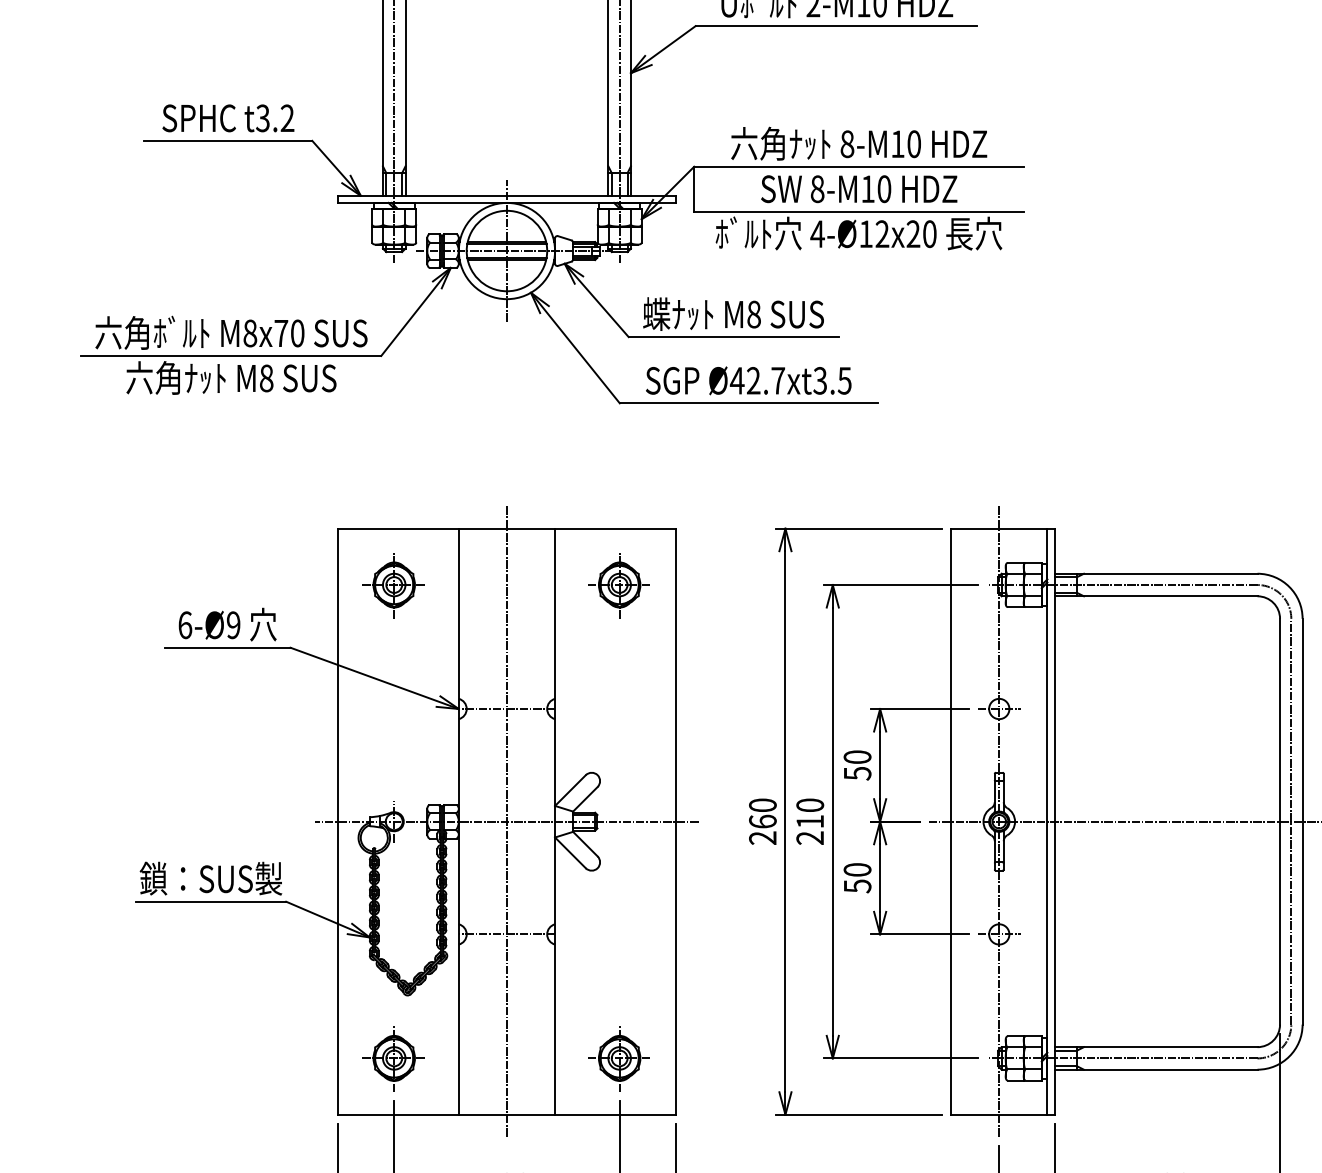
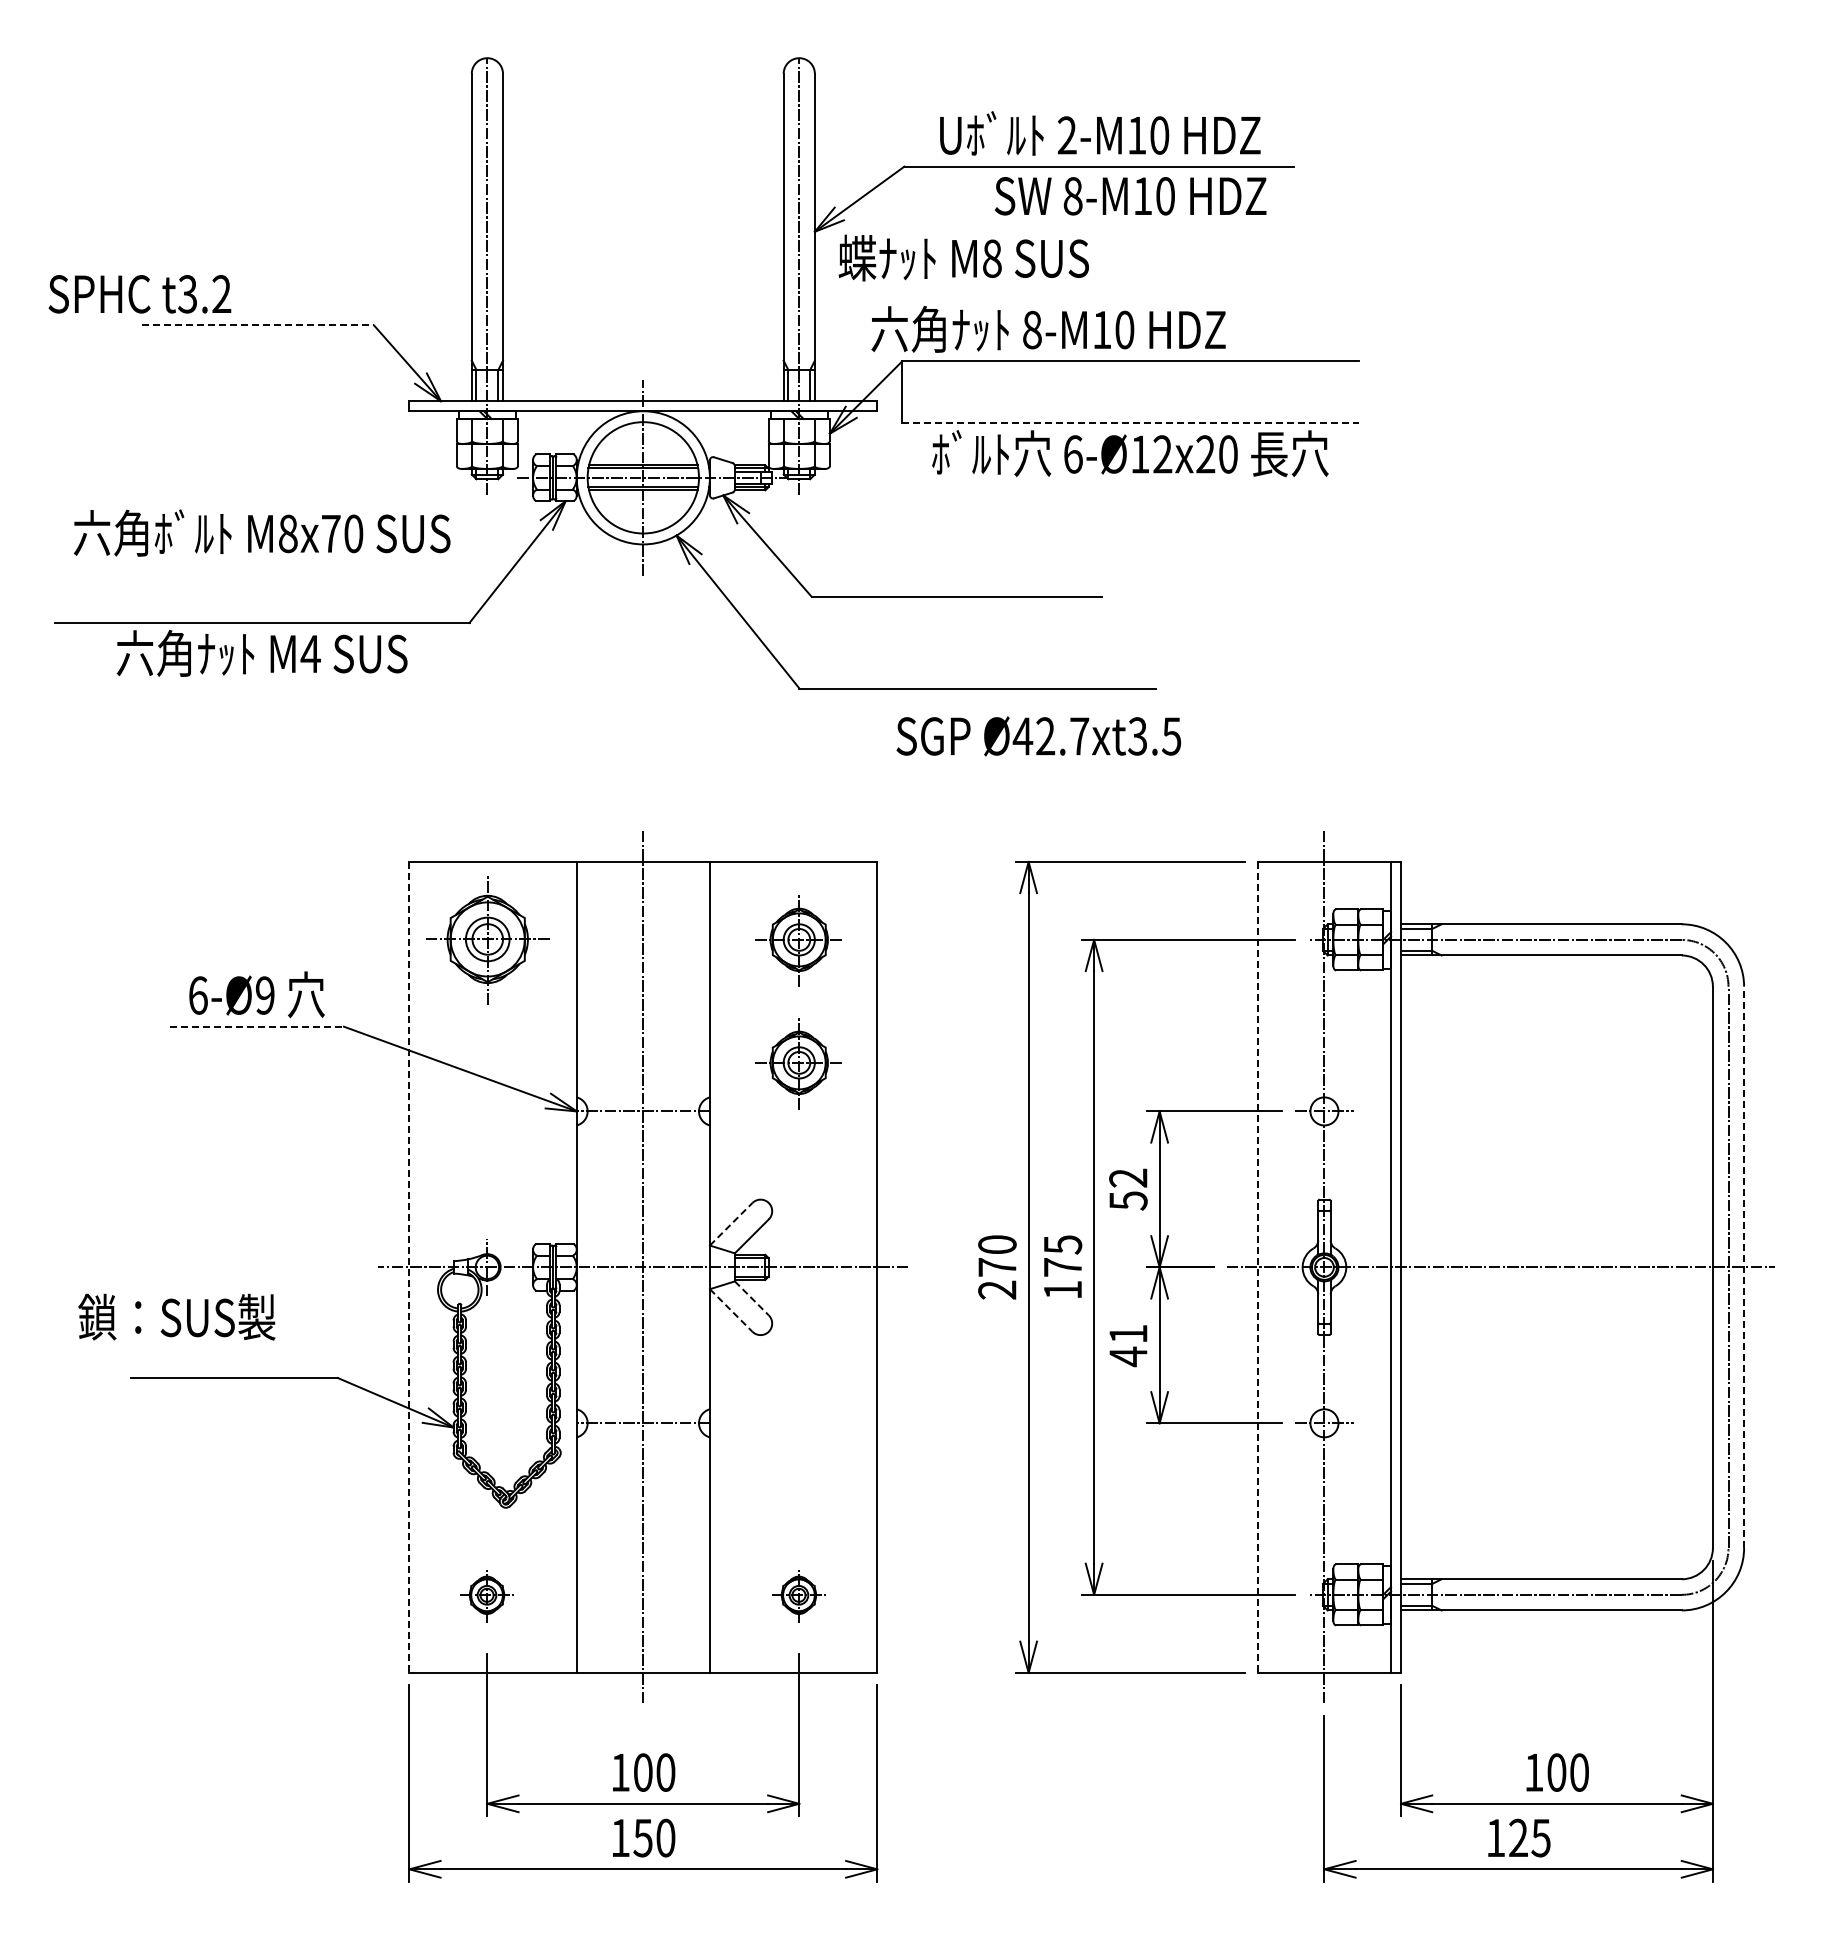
text: (228, 118) -> (139, 294), moved
line: (228, 140) -> (258, 325), solid -> dashed
text: (859, 143) -> (1048, 329), moved
text: (859, 189) -> (1130, 196), moved
line: (859, 211) -> (1131, 423), solid -> dashed
text: (817, 234) -> (1072, 454), 4-Ø12x20 -> 6-Ø12x20
text: (733, 313) -> (963, 257), moved
text: (230, 332) -> (261, 532), moved
text: (266, 378) -> (310, 653), M8 -> M4
text: (748, 380) -> (1038, 736), moved
part: (393, 585) -> (486, 940), size x1.4
line: (228, 647) -> (257, 1026), solid -> dashed
part: (619, 674) -> (798, 1063), added
text: (857, 756) -> (1128, 1177), 50 -> 52
line: (570, 790) -> (731, 1223), solid -> dashed
line: (337, 821) -> (409, 1267), solid -> dashed
text: (762, 821) -> (997, 1266), 260 -> 270
text: (809, 821) -> (1062, 1267), 210 -> 175
line: (950, 821) -> (1257, 1267), solid -> dashed
line: (1302, 821) -> (1744, 1267), solid -> dashed
line: (585, 844) -> (752, 1298), solid -> dashed
line: (570, 852) -> (731, 1310), solid -> dashed
text: (210, 878) -> (176, 1316), moved
text: (857, 878) -> (1128, 1345), 50 -> 41
part: (393, 1058) -> (486, 1595), size x0.6
part: (619, 1058) -> (798, 1595), size x0.6

